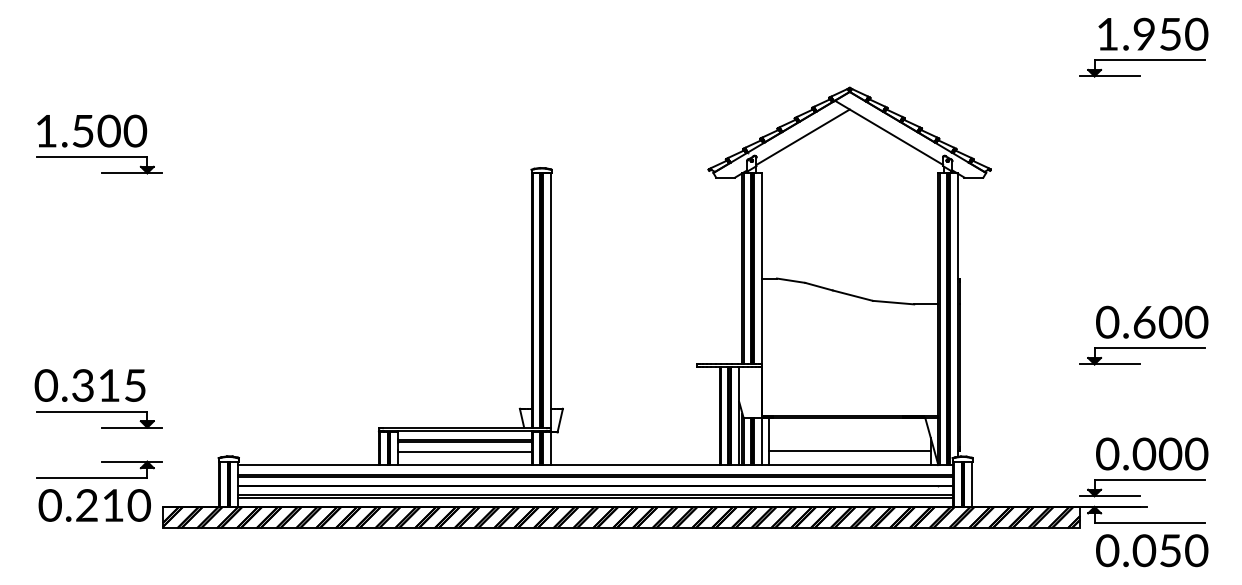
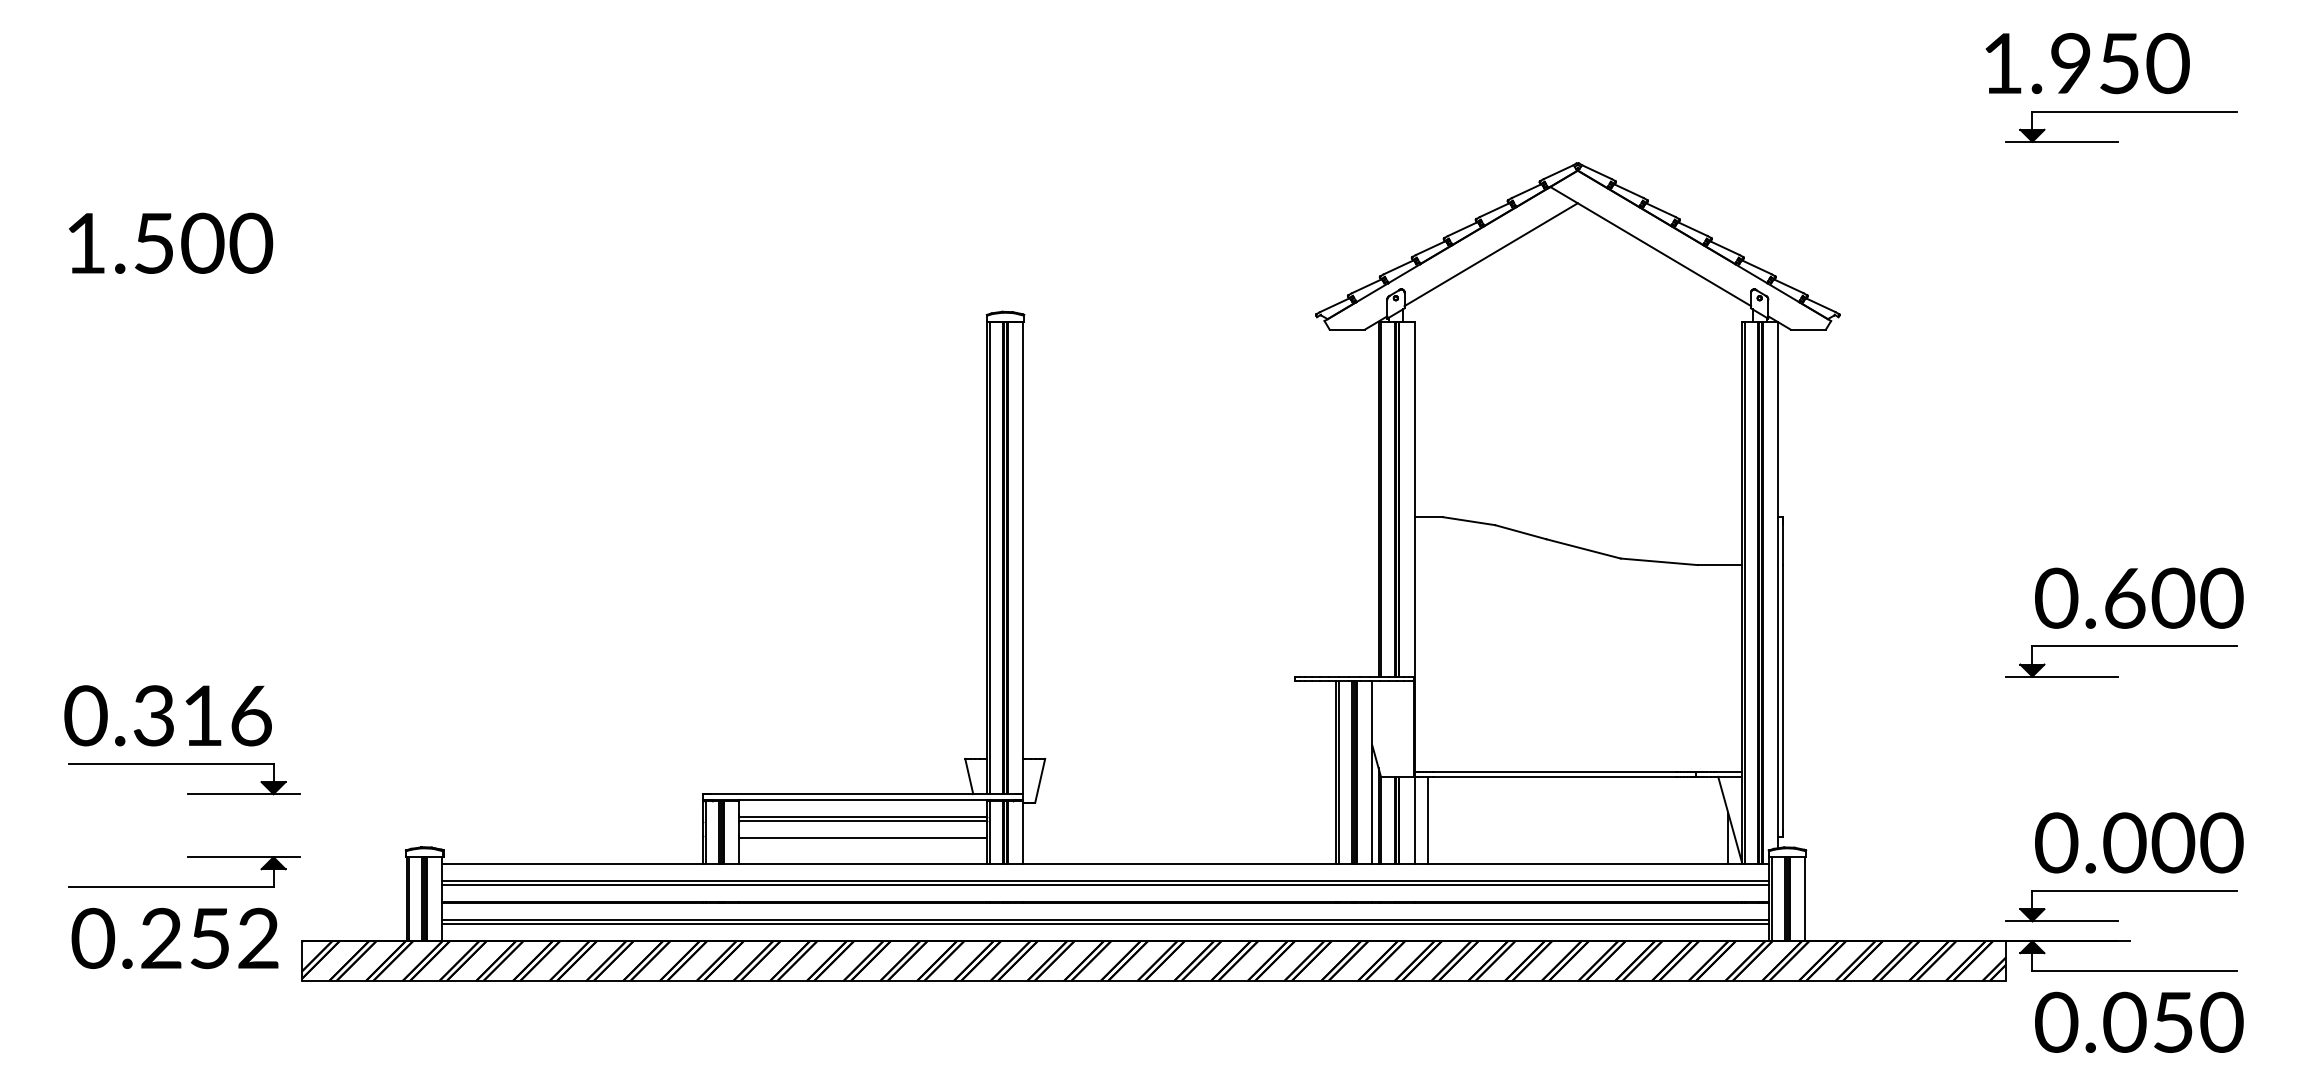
text: (1153, 33) -> (2087, 62), moved
part: (101, 172) -> (188, 320), removed
text: (135, 385) -> (251, 715), 0.315 -> 0.316
line: (849, 450) -> (1577, 836), removed
text: (126, 505) -> (234, 938), 0.210 -> 0.252

